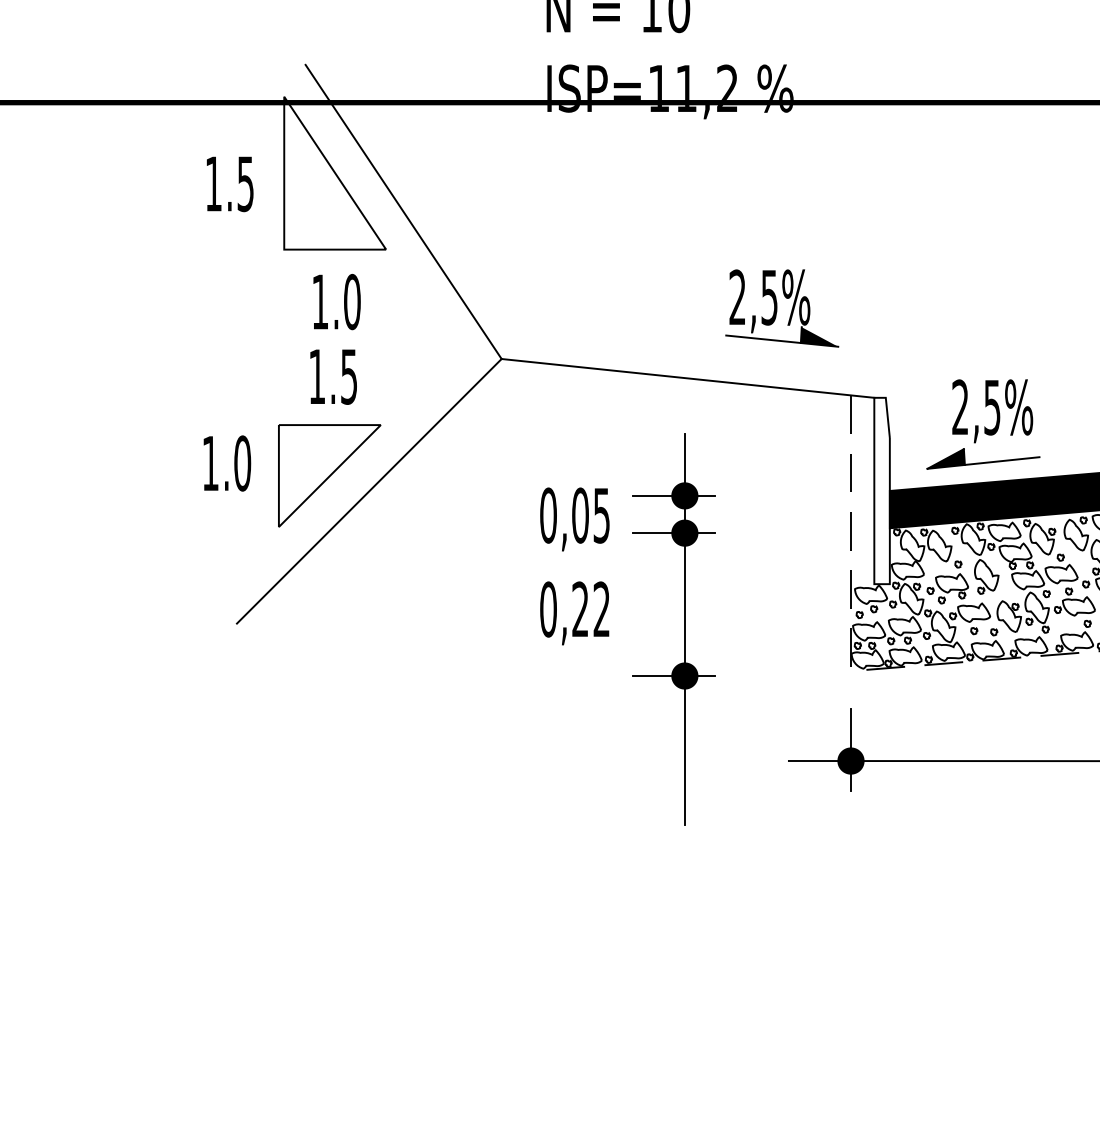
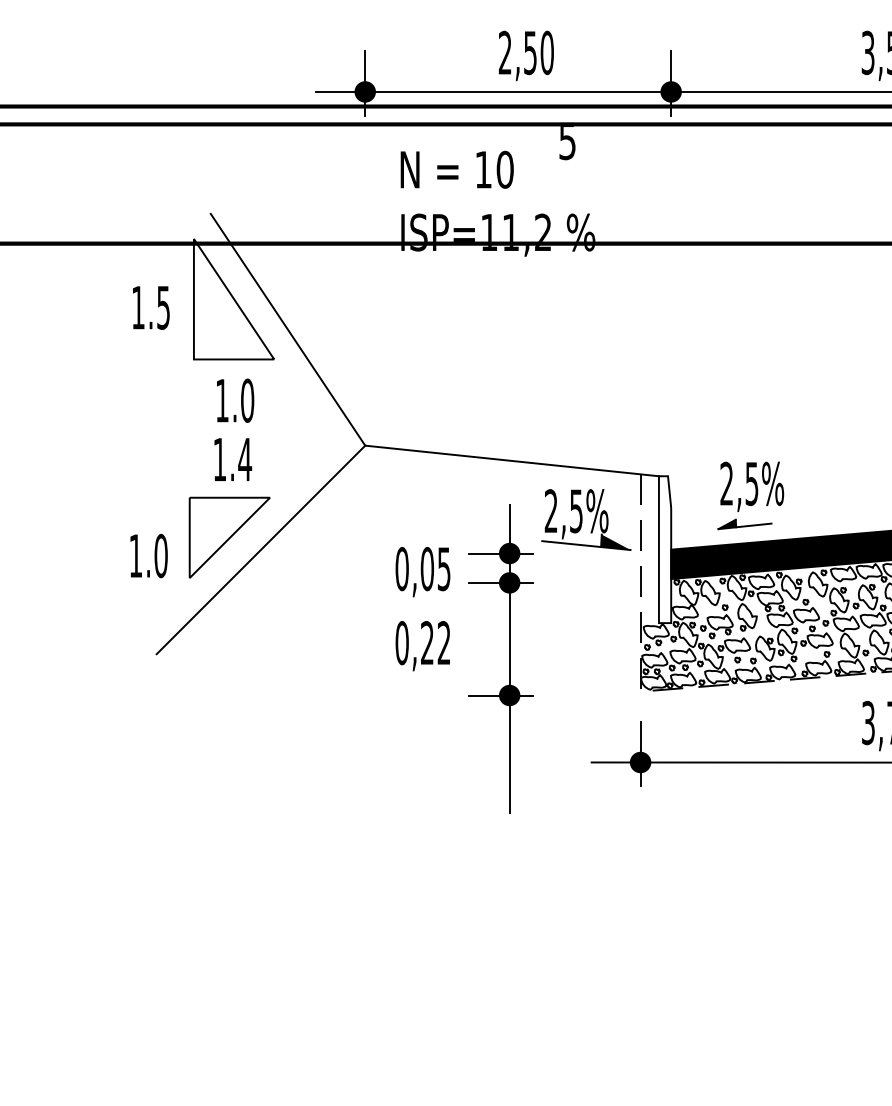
part: (782, 308) -> (586, 519), moved
text: (349, 376) -> (245, 459), 1.5 -> 1.4
part: (982, 459) -> (744, 524), size x0.6
text: (226, 462) -> (148, 555), moved

